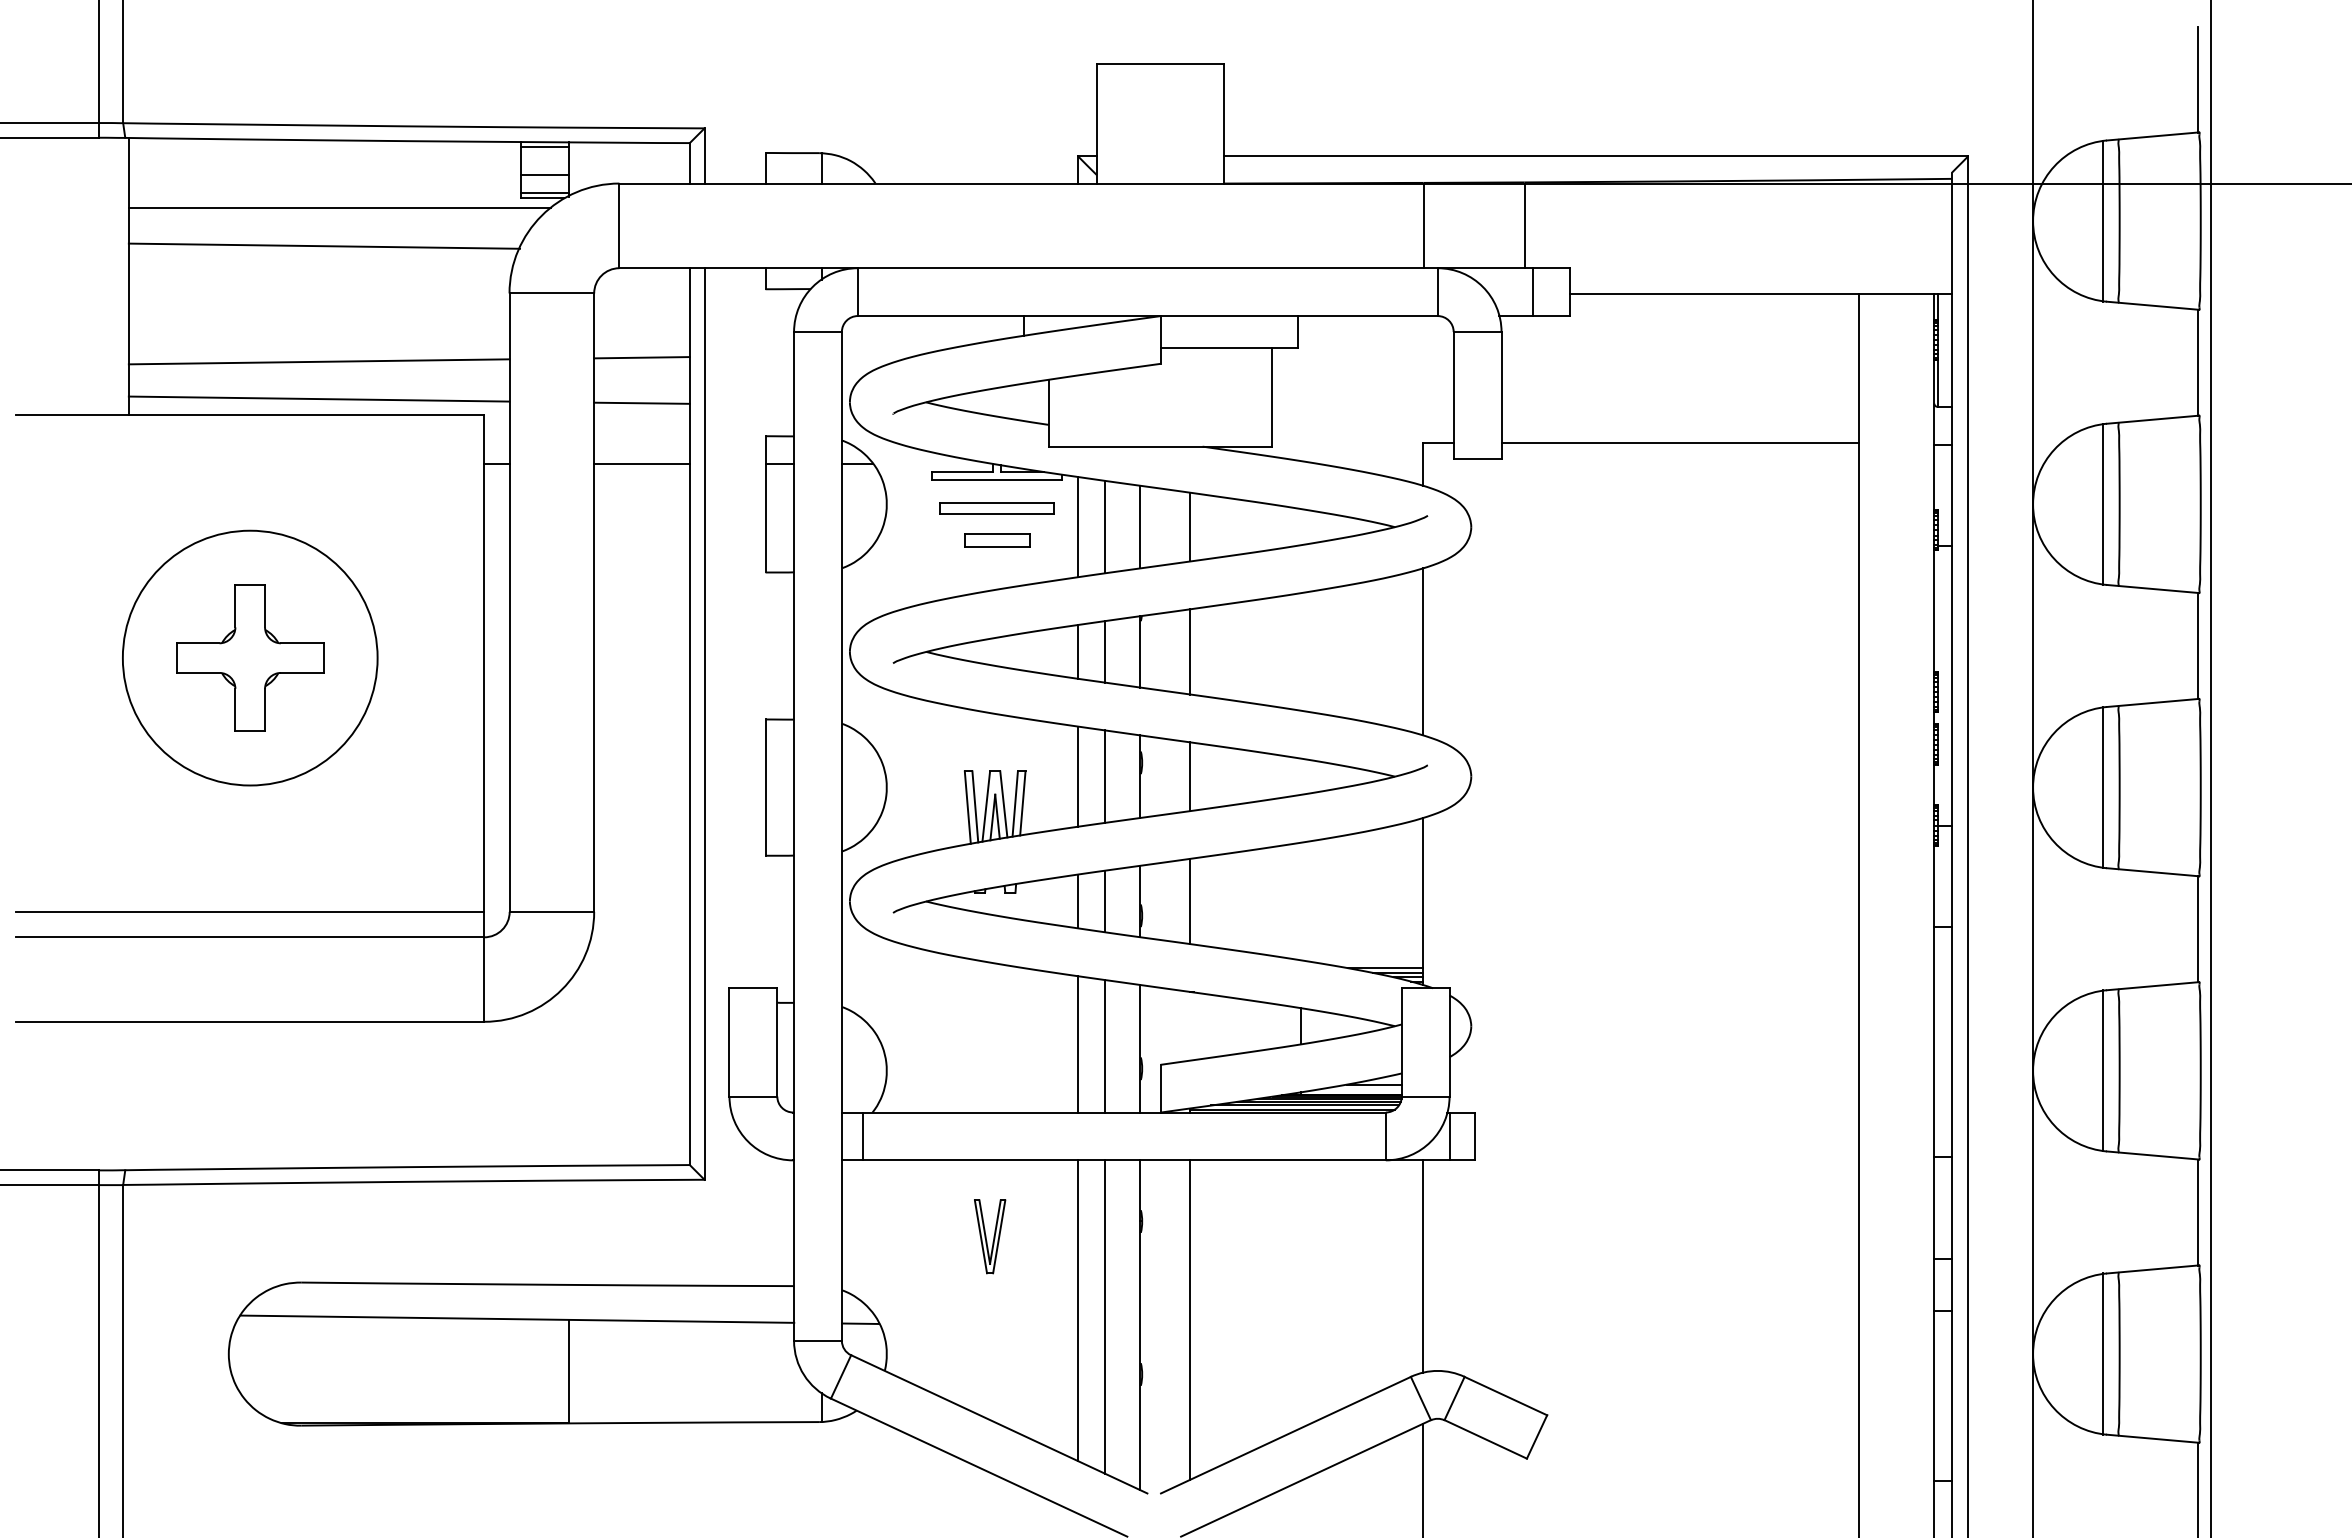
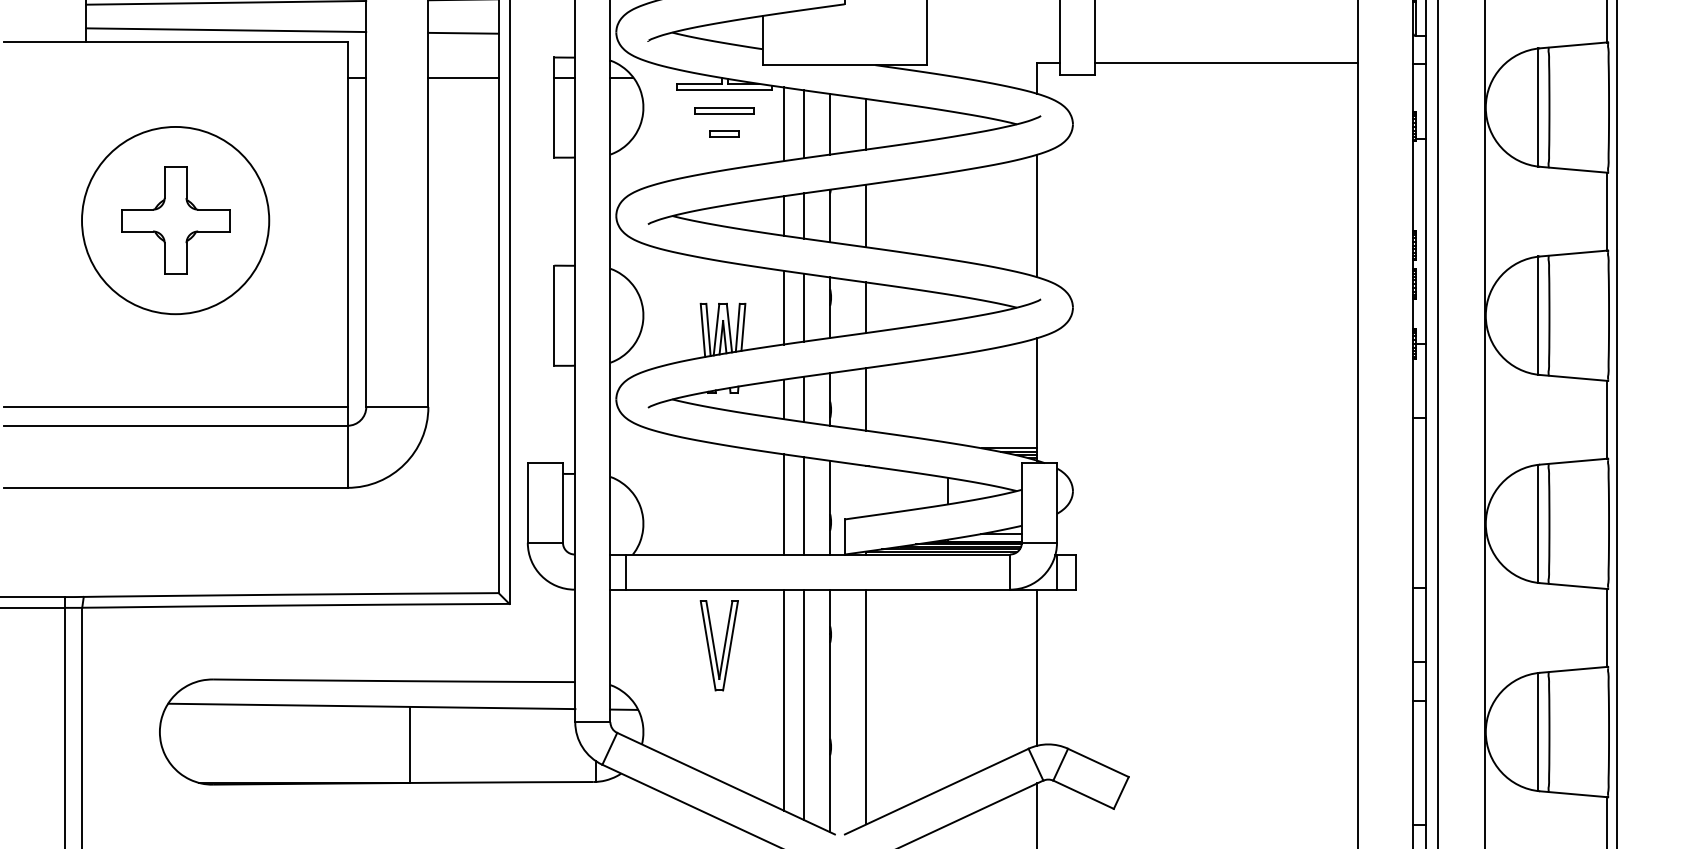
part: (997, 507) -> (724, 109), size x0.71
part: (996, 540) -> (724, 134), size x0.62
part: (989, 1236) -> (718, 645), size x1.67

